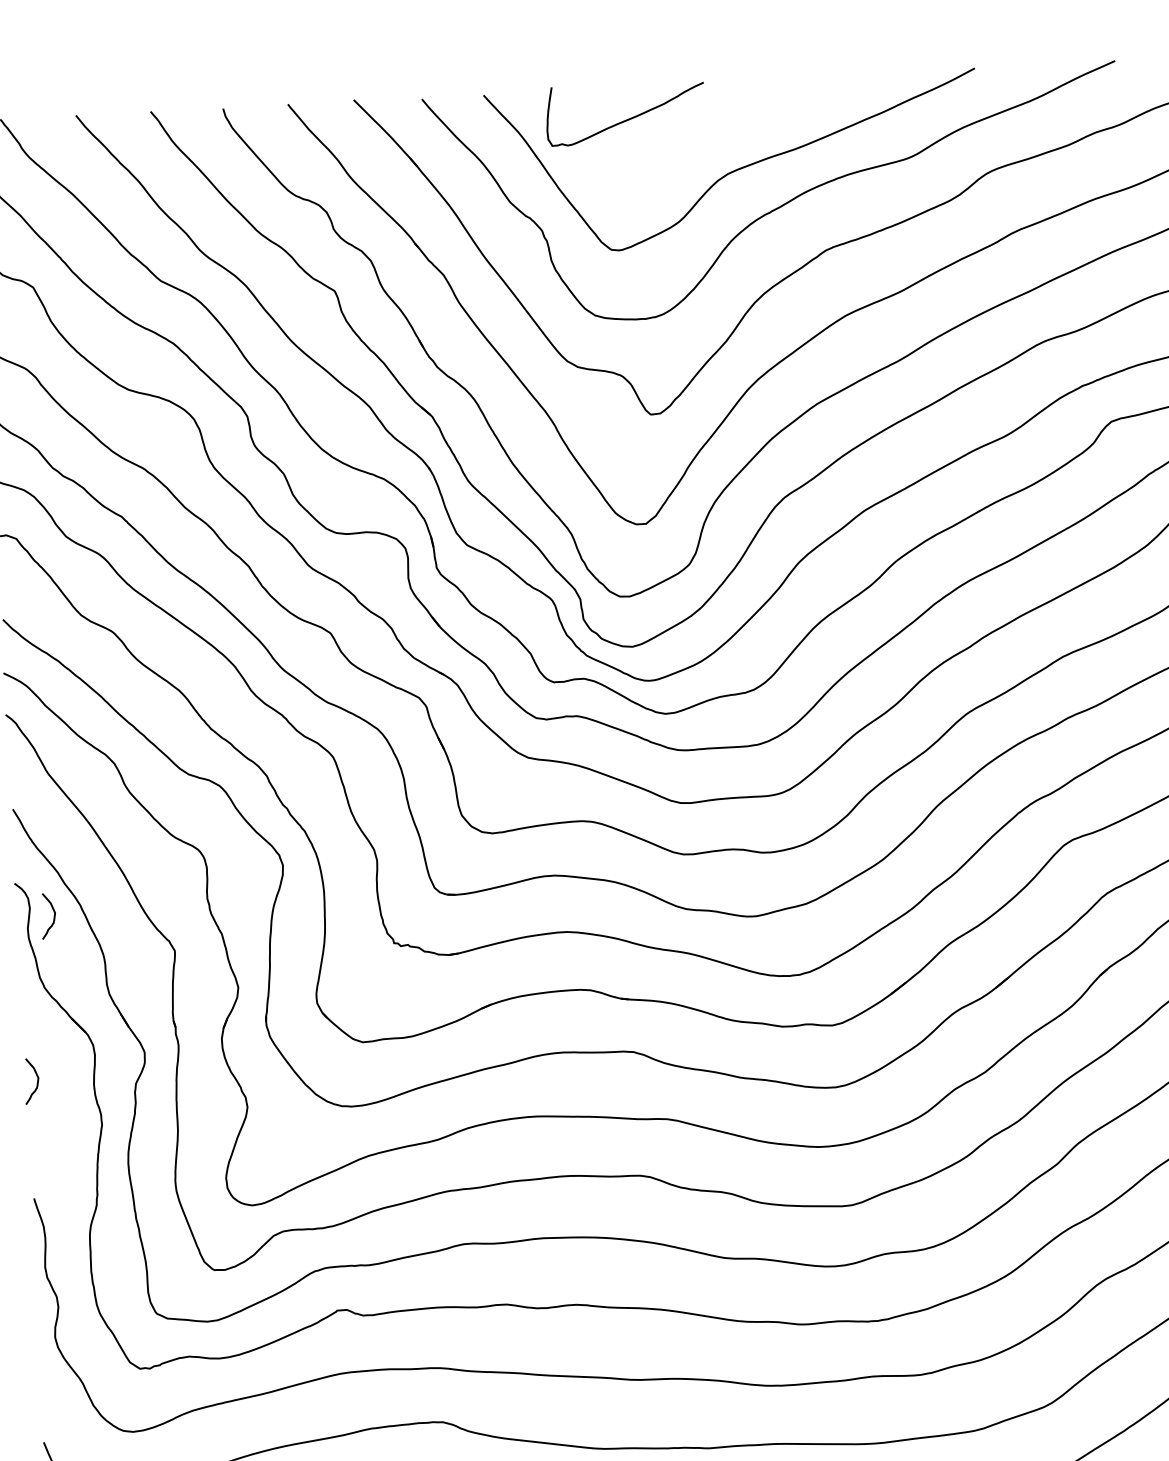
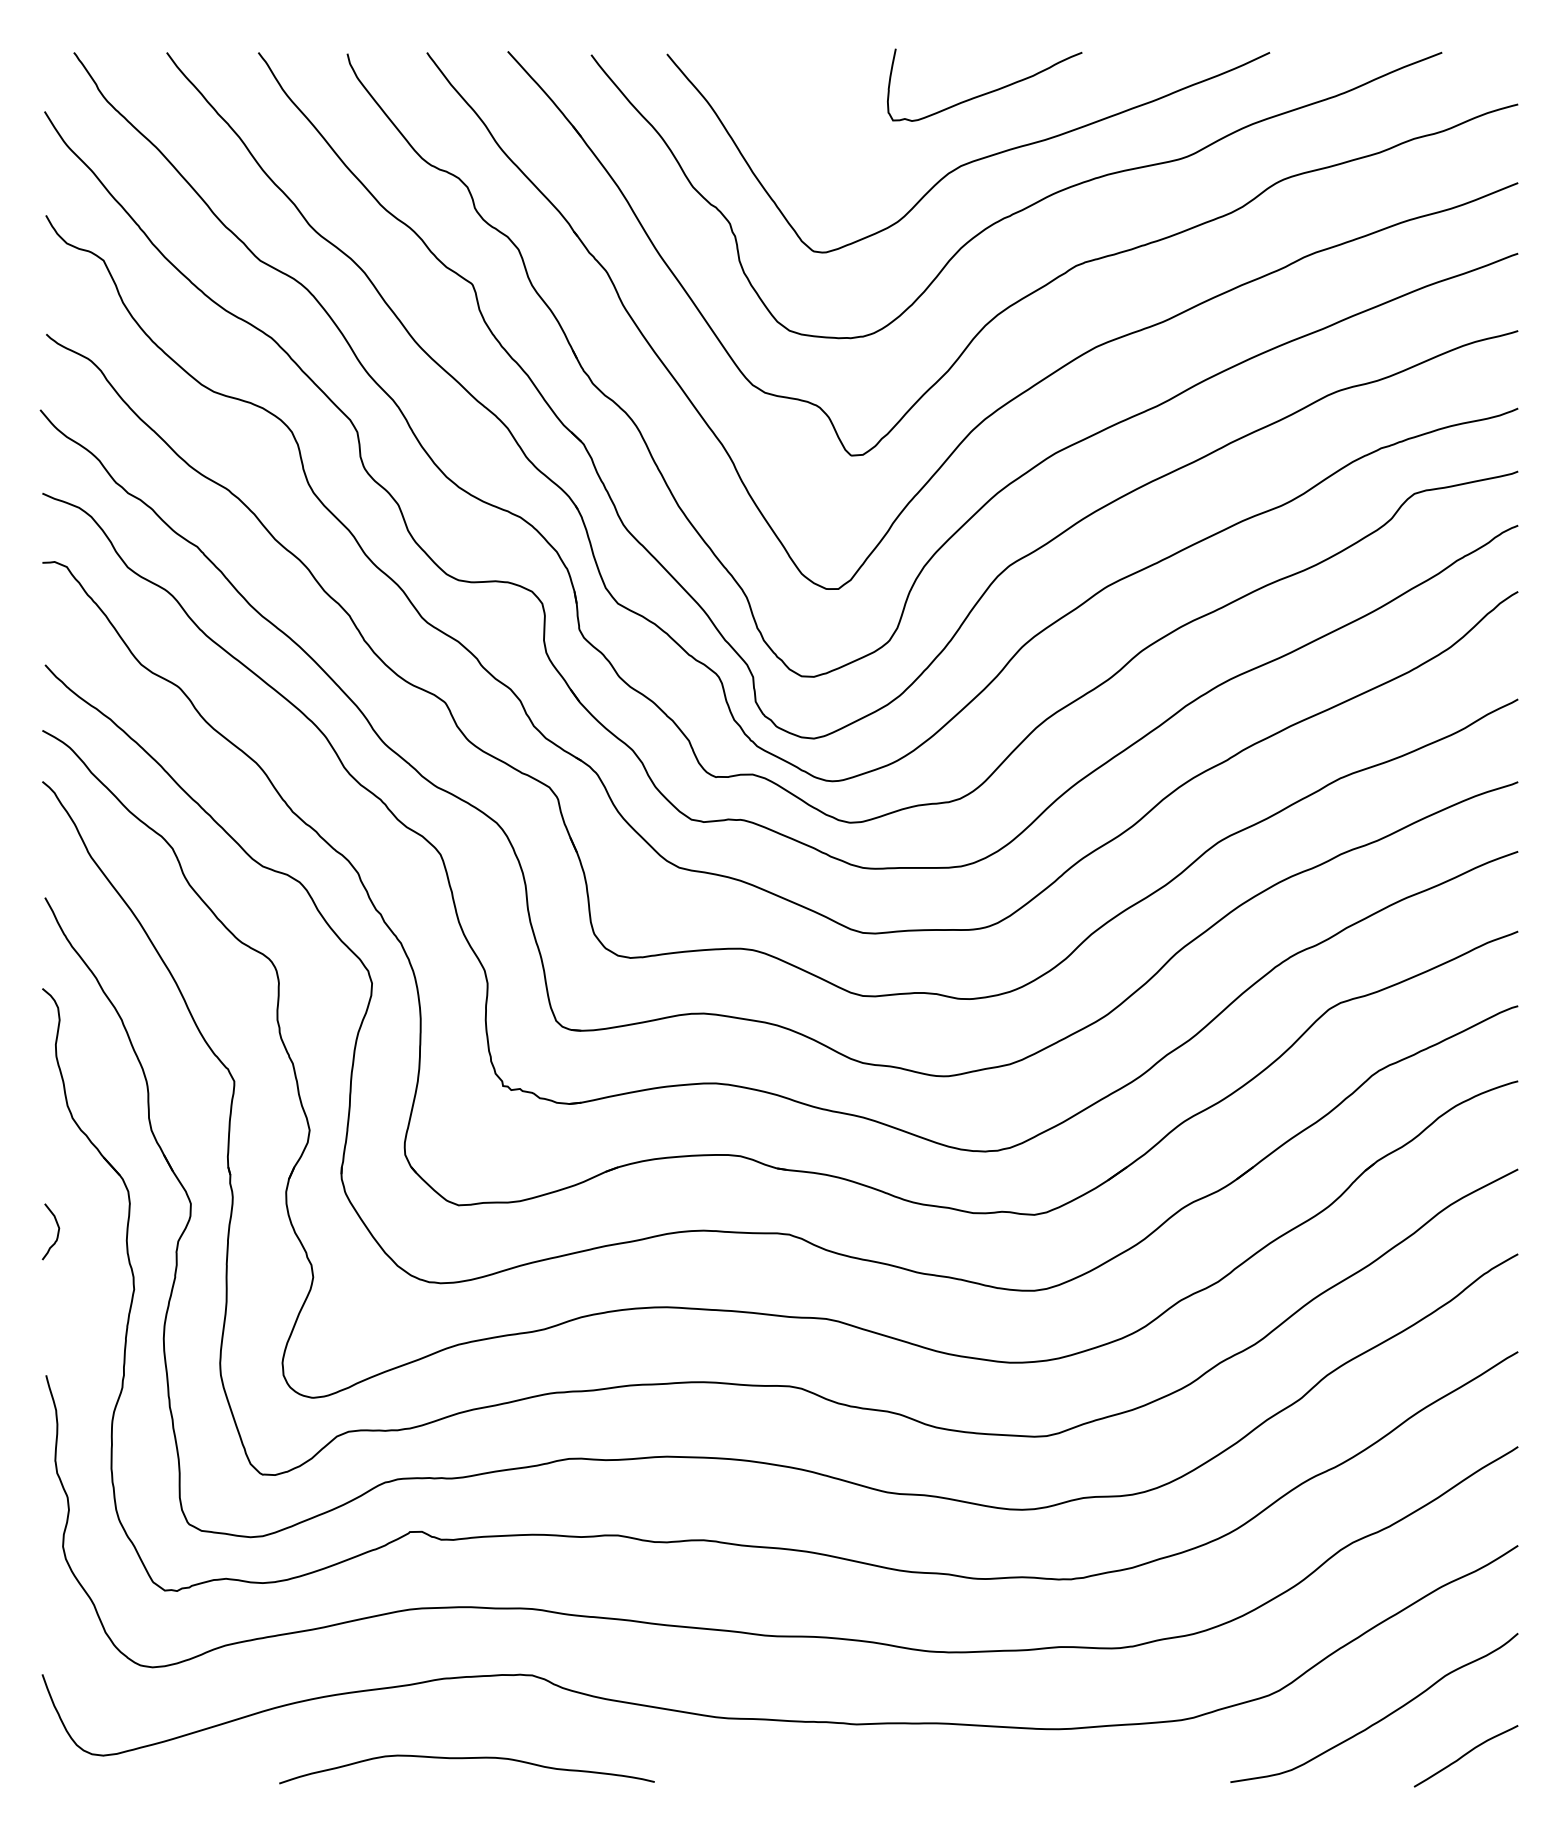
curve: (627, 119) -> (986, 92), moved
curve: (53, 915) -> (88, 1030), removed

